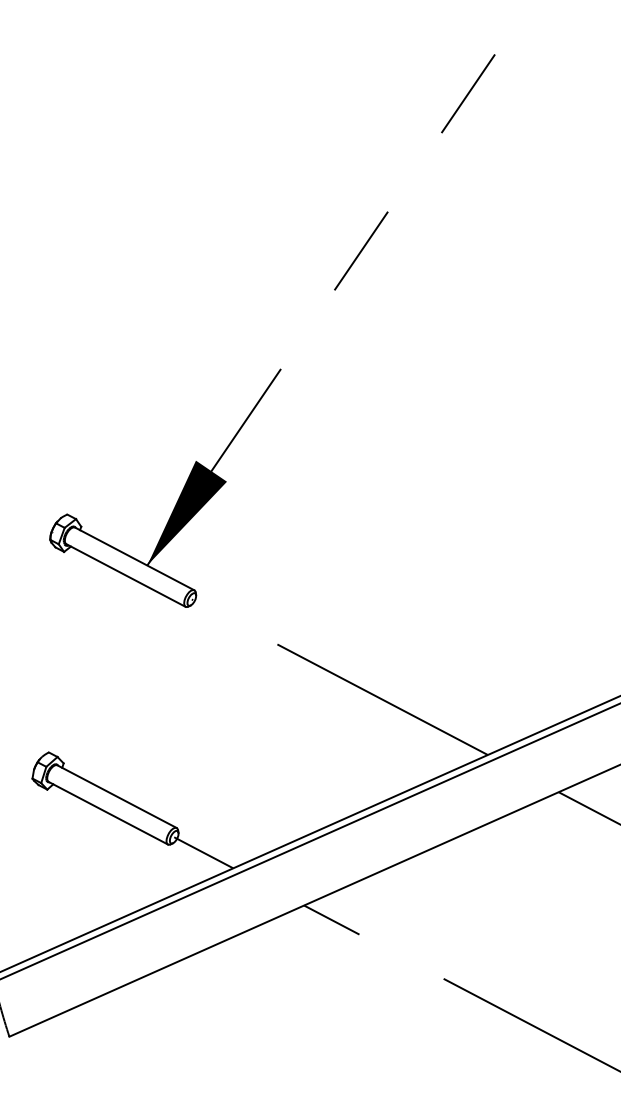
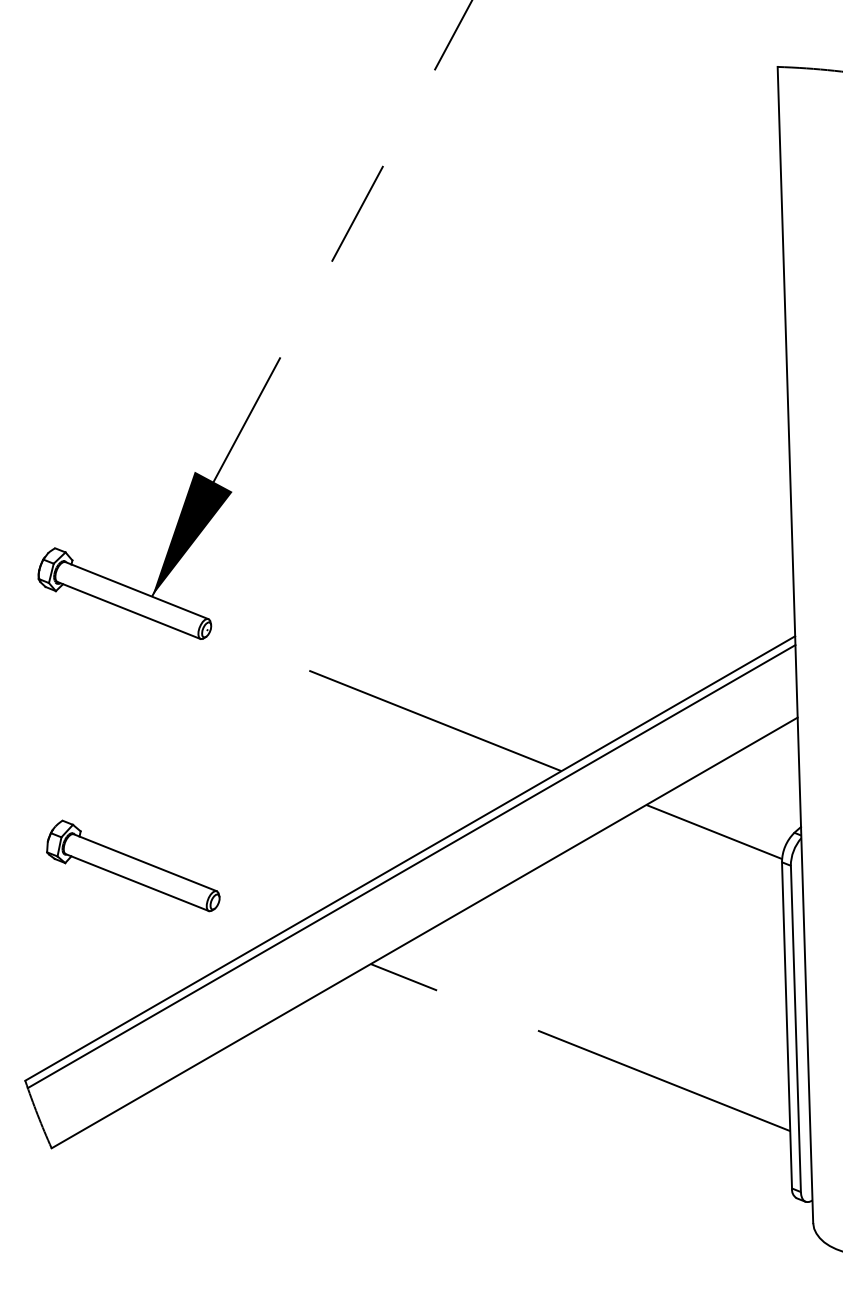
line: (203, 853) -> (250, 916), removed

